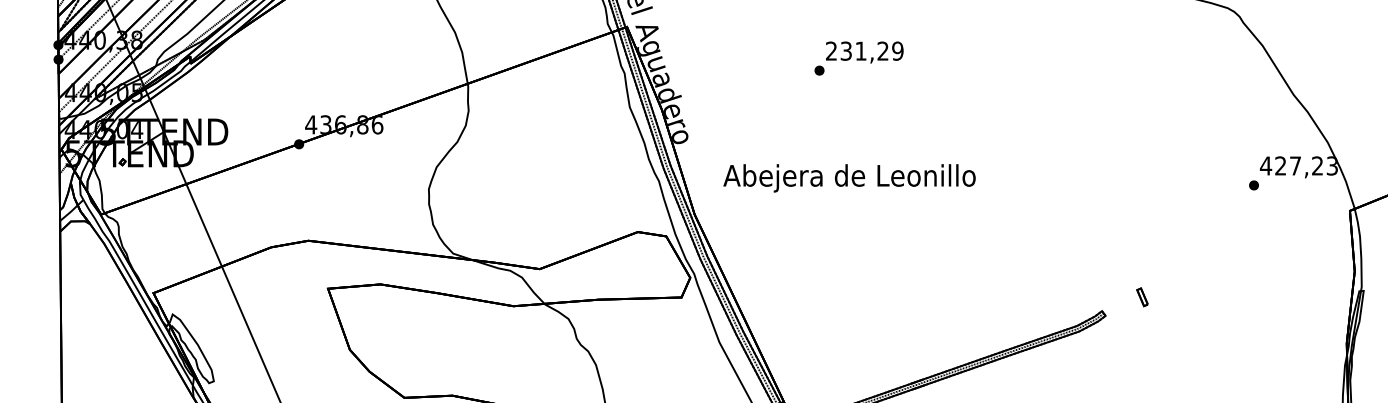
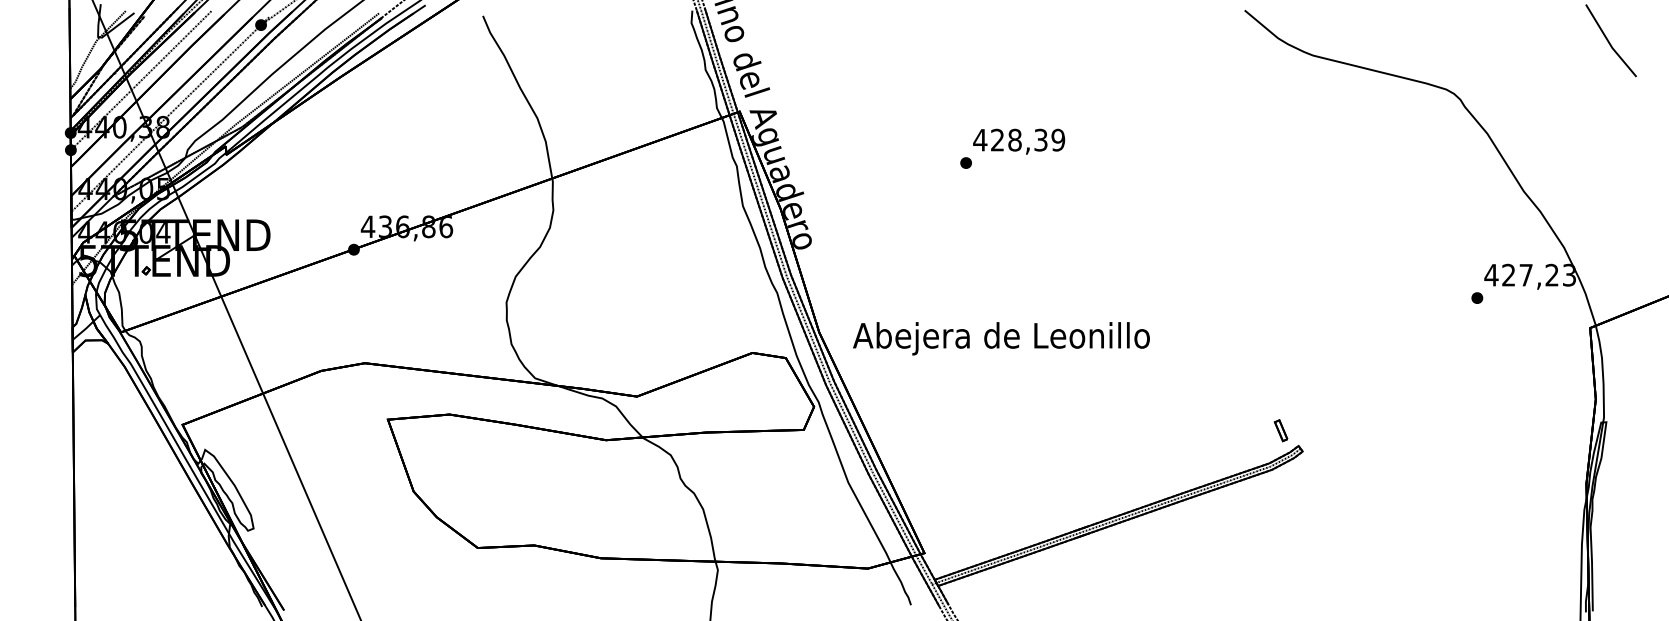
text: (857, 50) -> (1010, 139), 231,29 -> 428,39
text: (849, 178) -> (1001, 338), moved
part: (1141, 297) -> (1280, 430), moved

